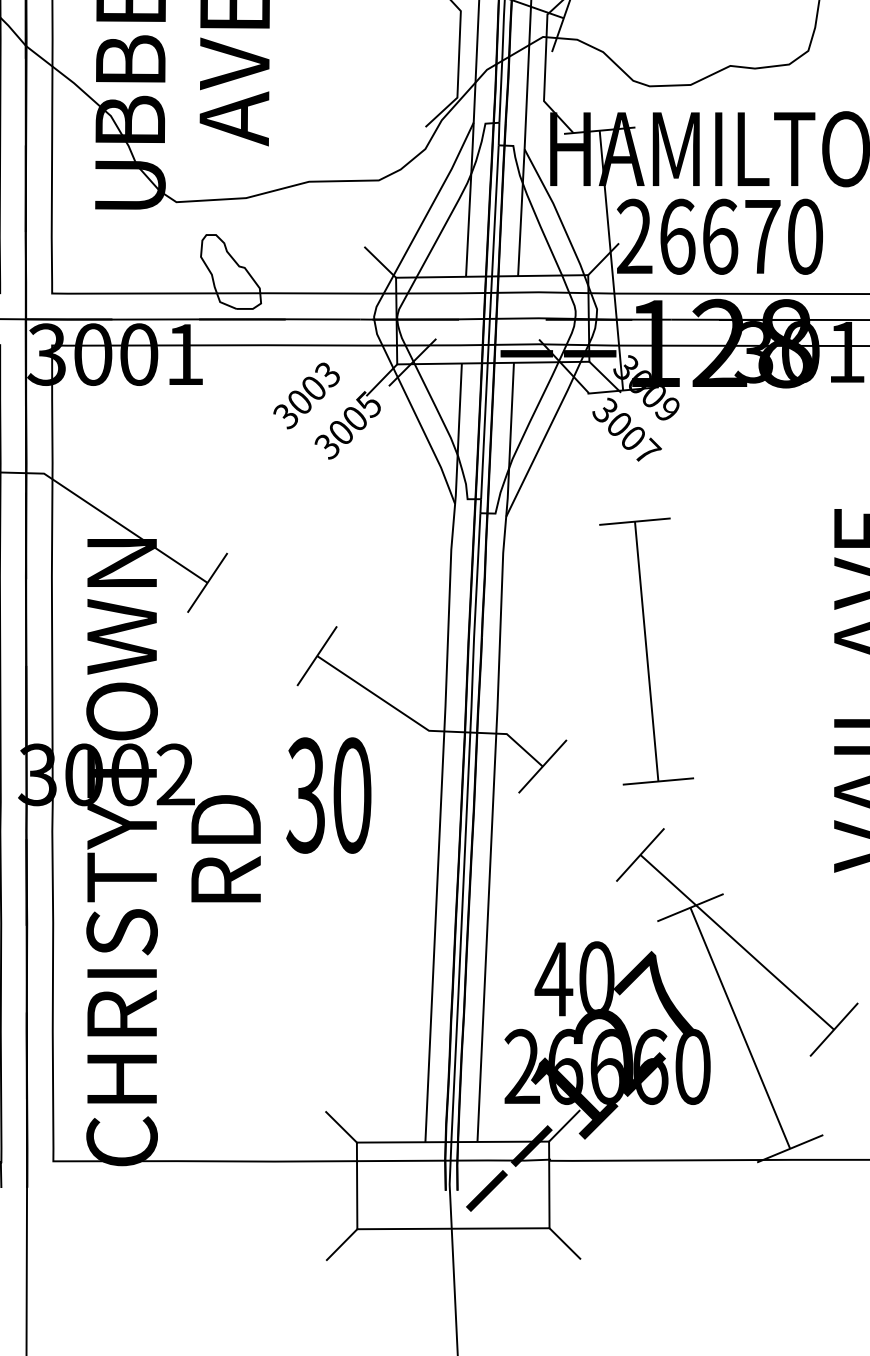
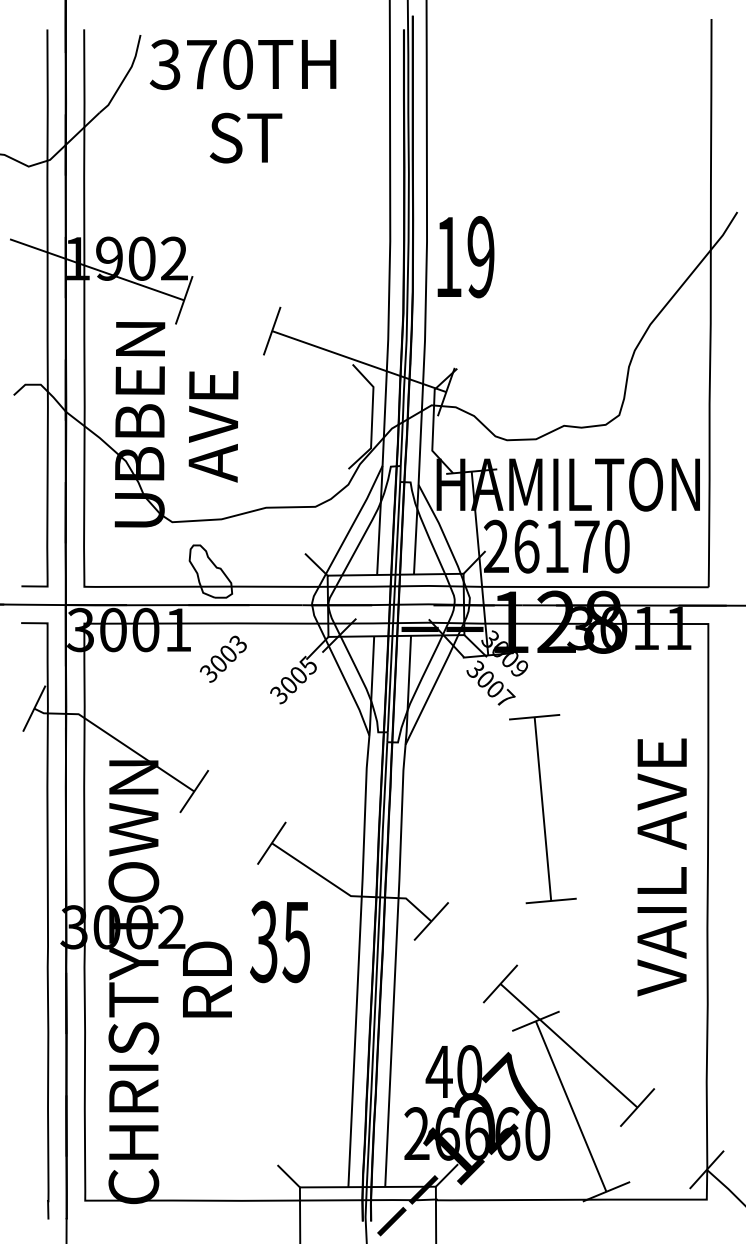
text: (721, 236) -> (557, 546), 26670 -> 26170
text: (305, 394) -> (222, 658), moved
part: (646, 652) -> (542, 809), moved
text: (352, 794) -> (296, 941), 30 -> 35

